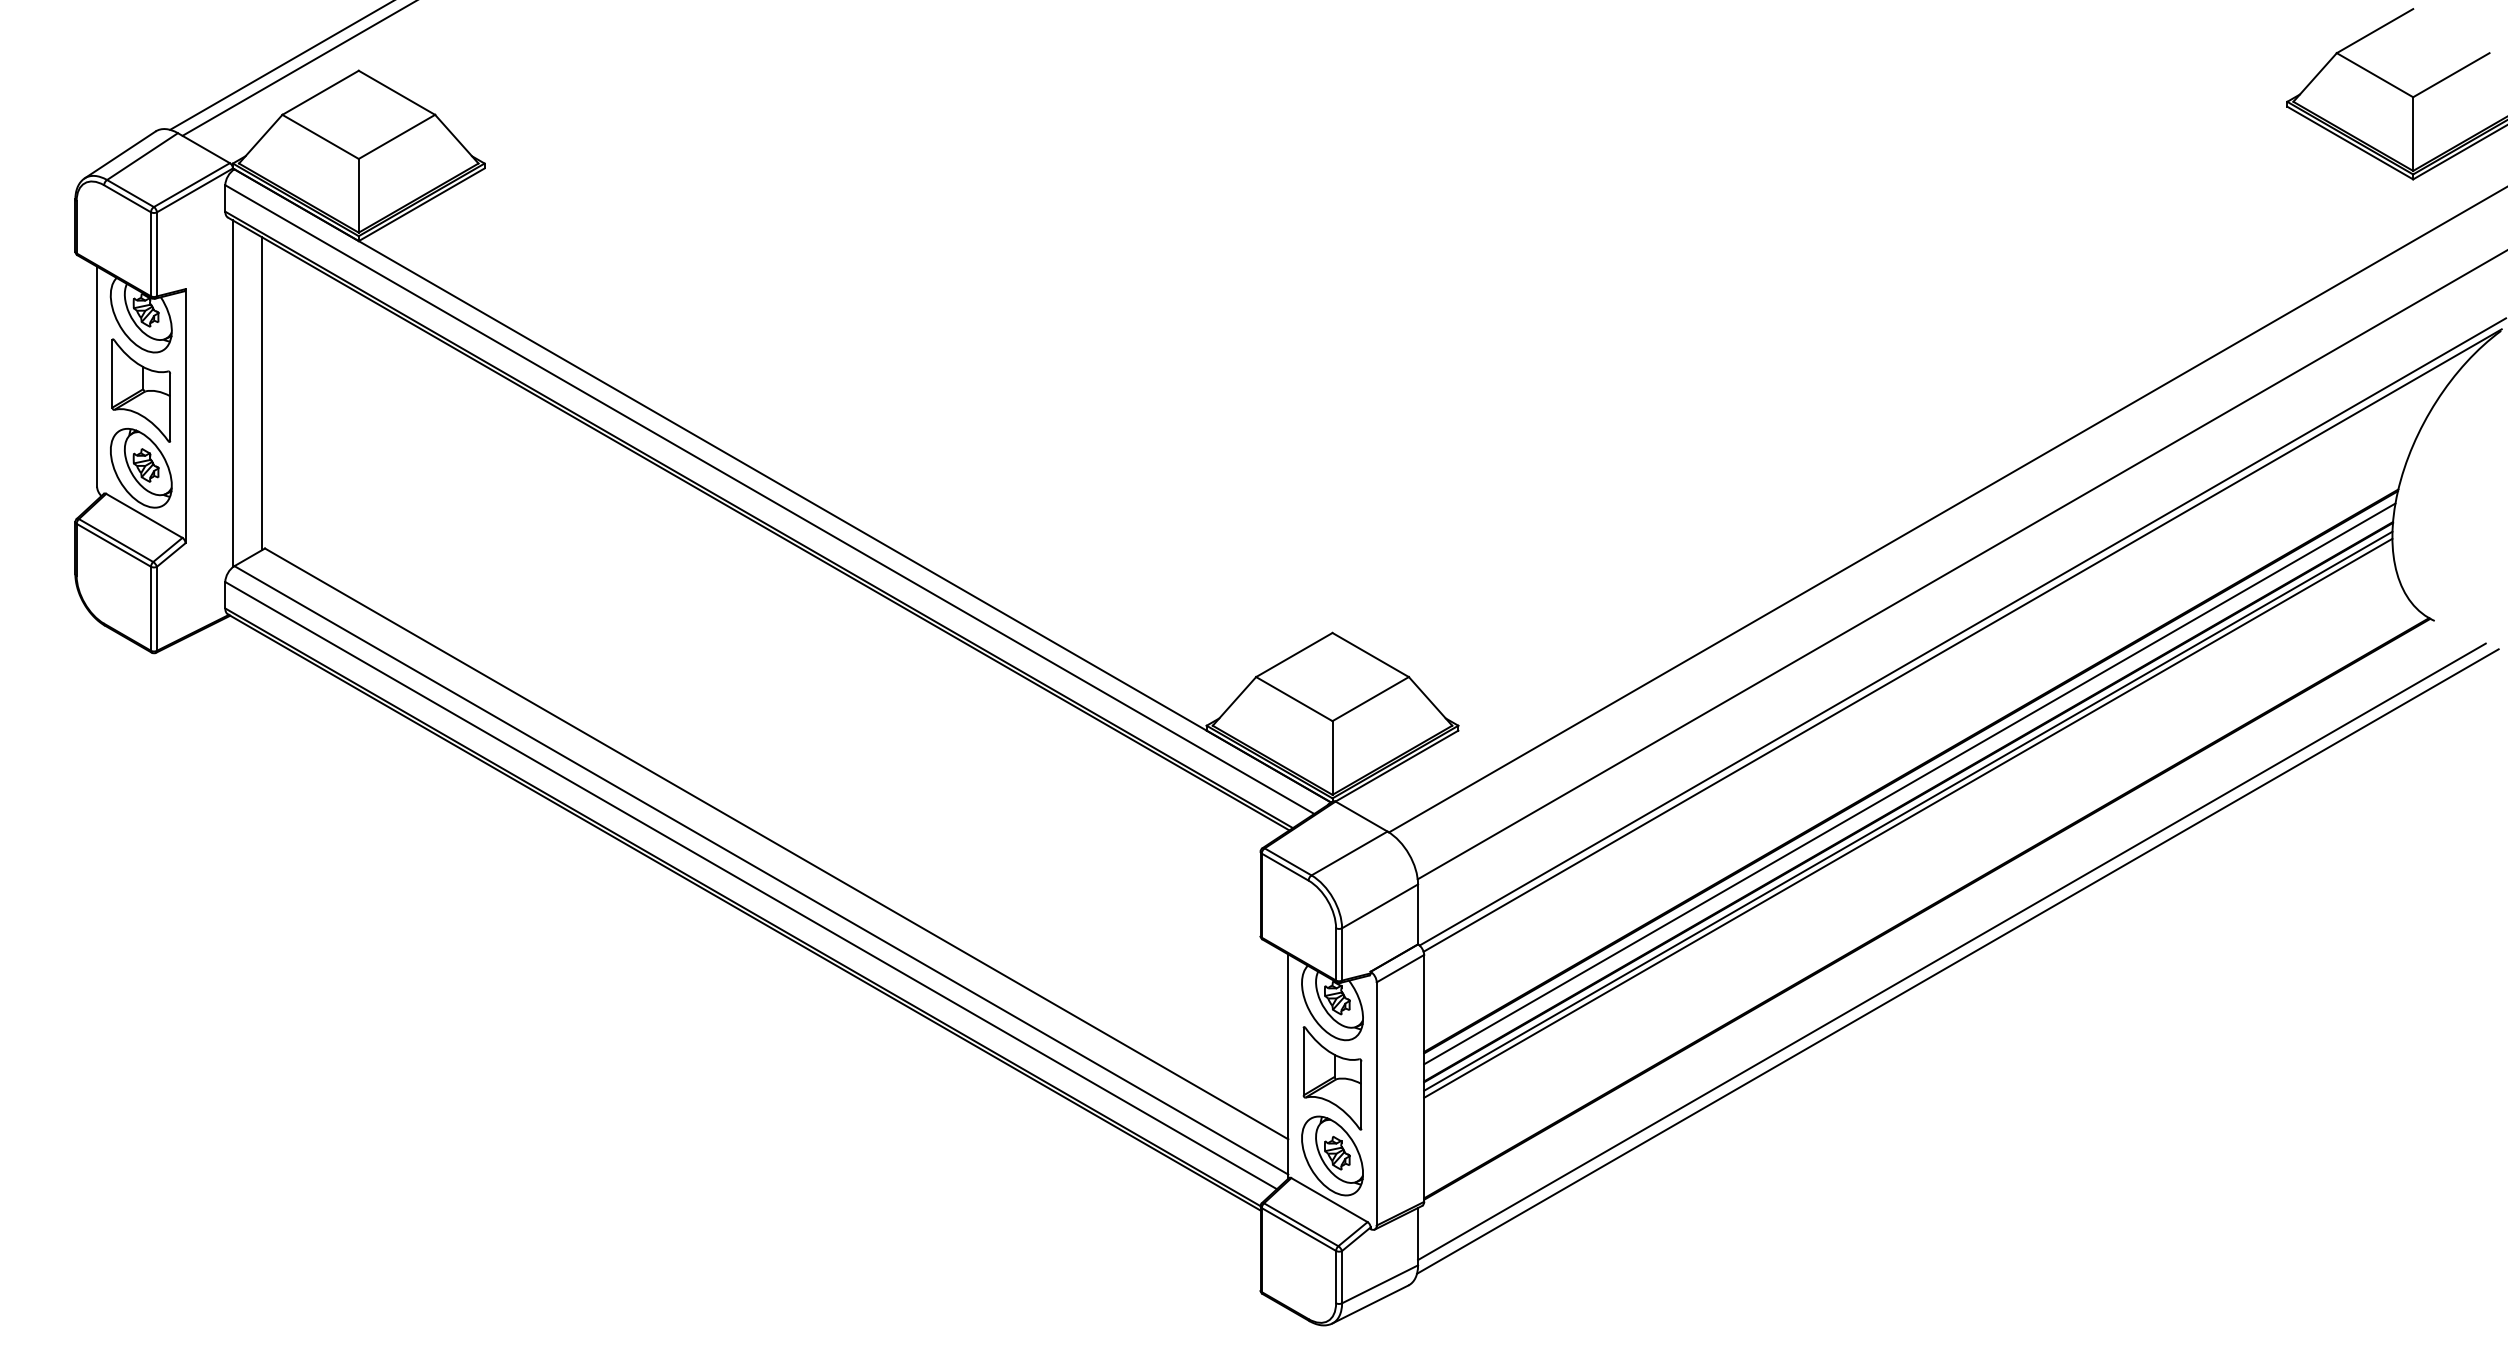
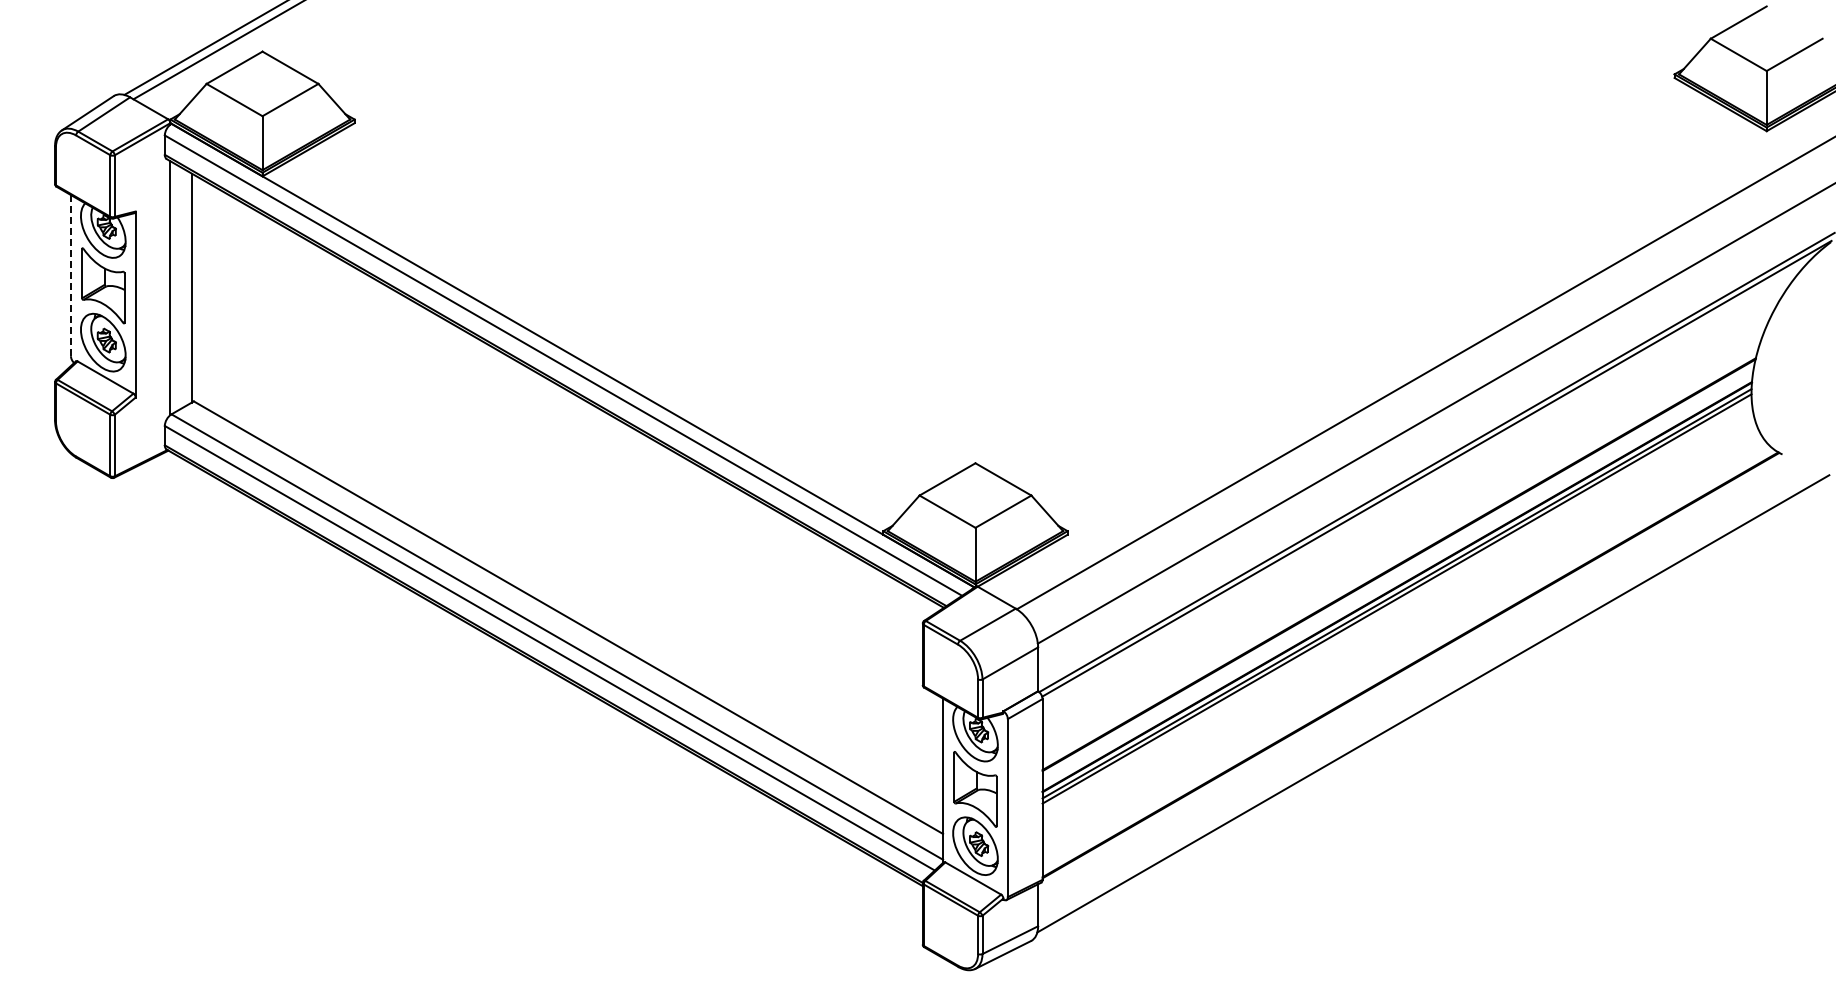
line: (96, 376) -> (70, 275), solid -> dashed
line: (1908, 783) -> (1397, 573), removed
line: (1951, 951) -> (1428, 696), removed

